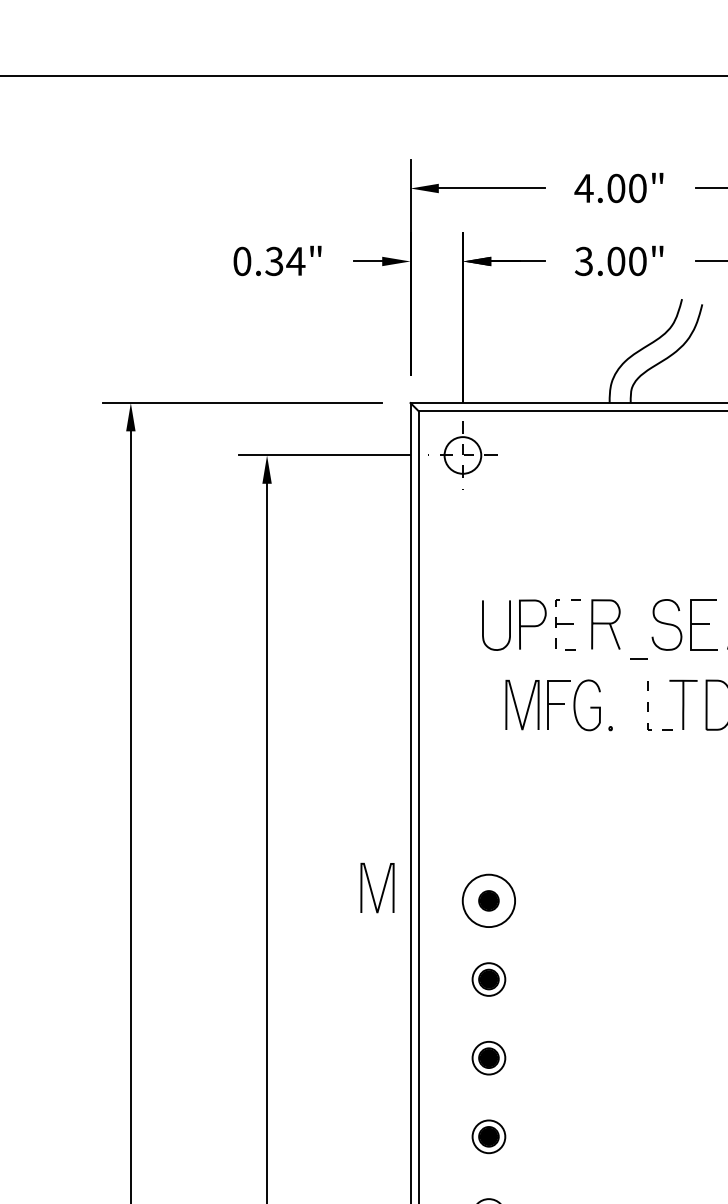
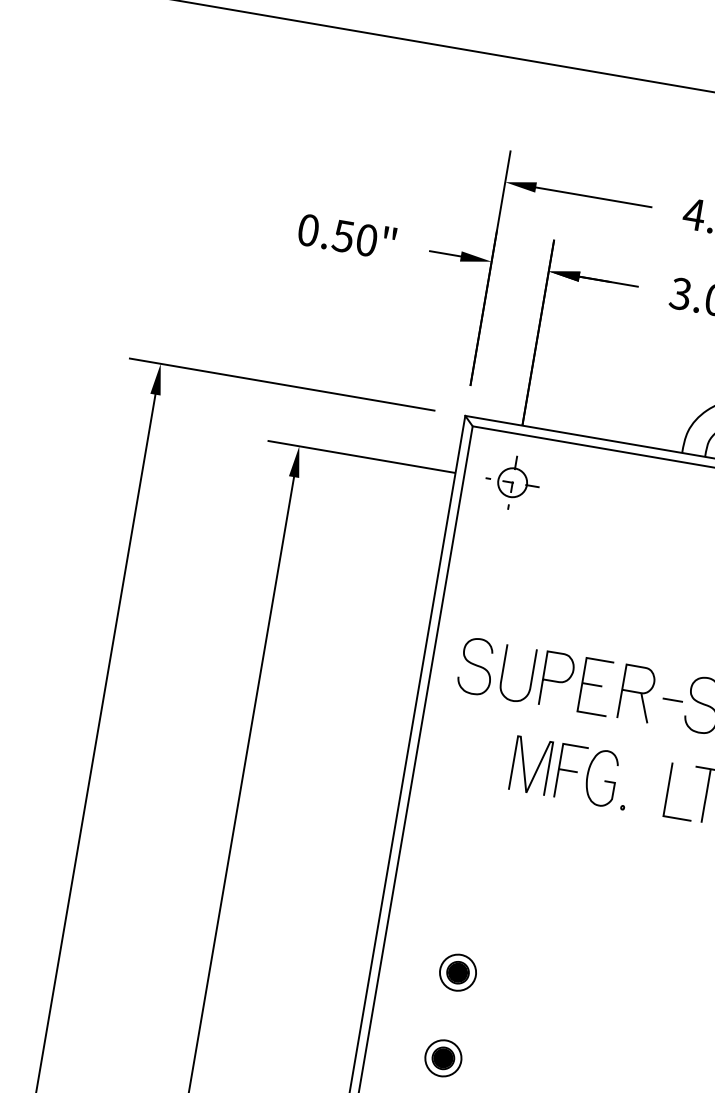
text: (285, 261) -> (355, 238), 0.34" -> 0.50"
part: (462, 455) -> (512, 482), size x0.71
curve: (458, 624) -> (476, 666), added
line: (555, 626) -> (581, 686), dashed -> solid
line: (638, 658) -> (672, 699), moved
line: (648, 719) -> (665, 804), dashed -> solid
curve: (372, 890) -> (333, 939), removed
circle: (488, 900) -> (457, 972), size x0.62

